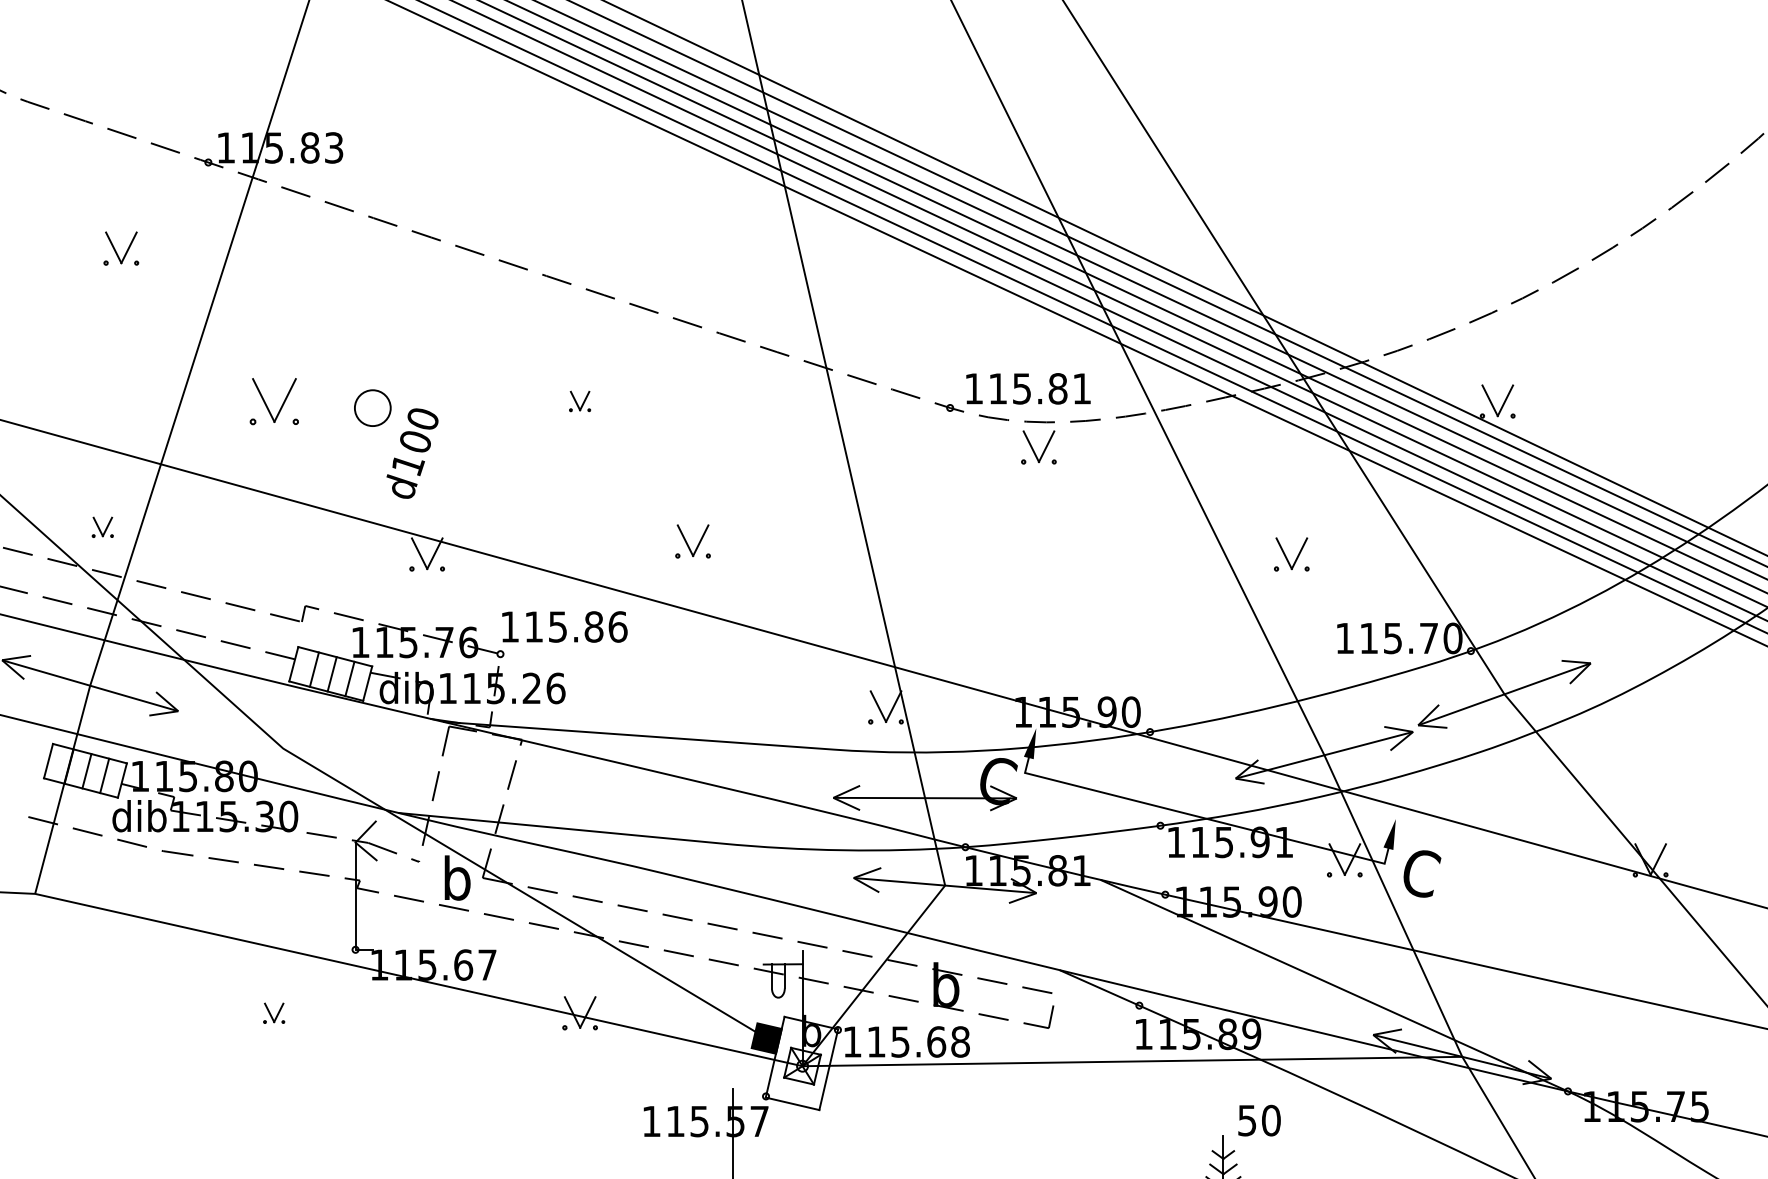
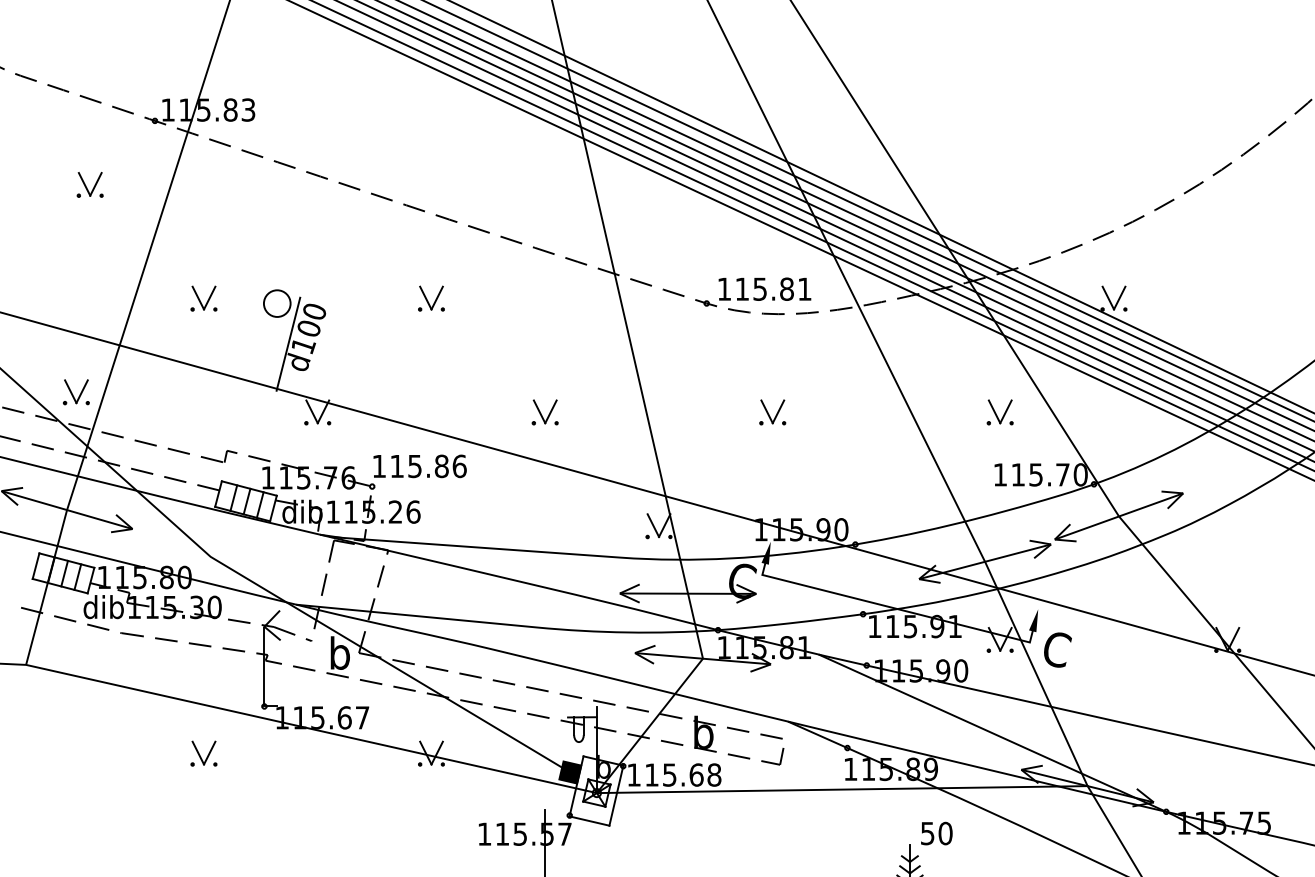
part: (273, 401) -> (203, 298), size x0.71
part: (579, 401) -> (431, 298), size x1.67
part: (1038, 447) -> (772, 412), moved
line: (387, 462) -> (288, 344), added
part: (102, 527) -> (76, 392), size x1.67
part: (692, 541) -> (544, 412), moved
part: (1291, 554) -> (1000, 412), moved
part: (273, 1013) -> (203, 753), size x1.67

